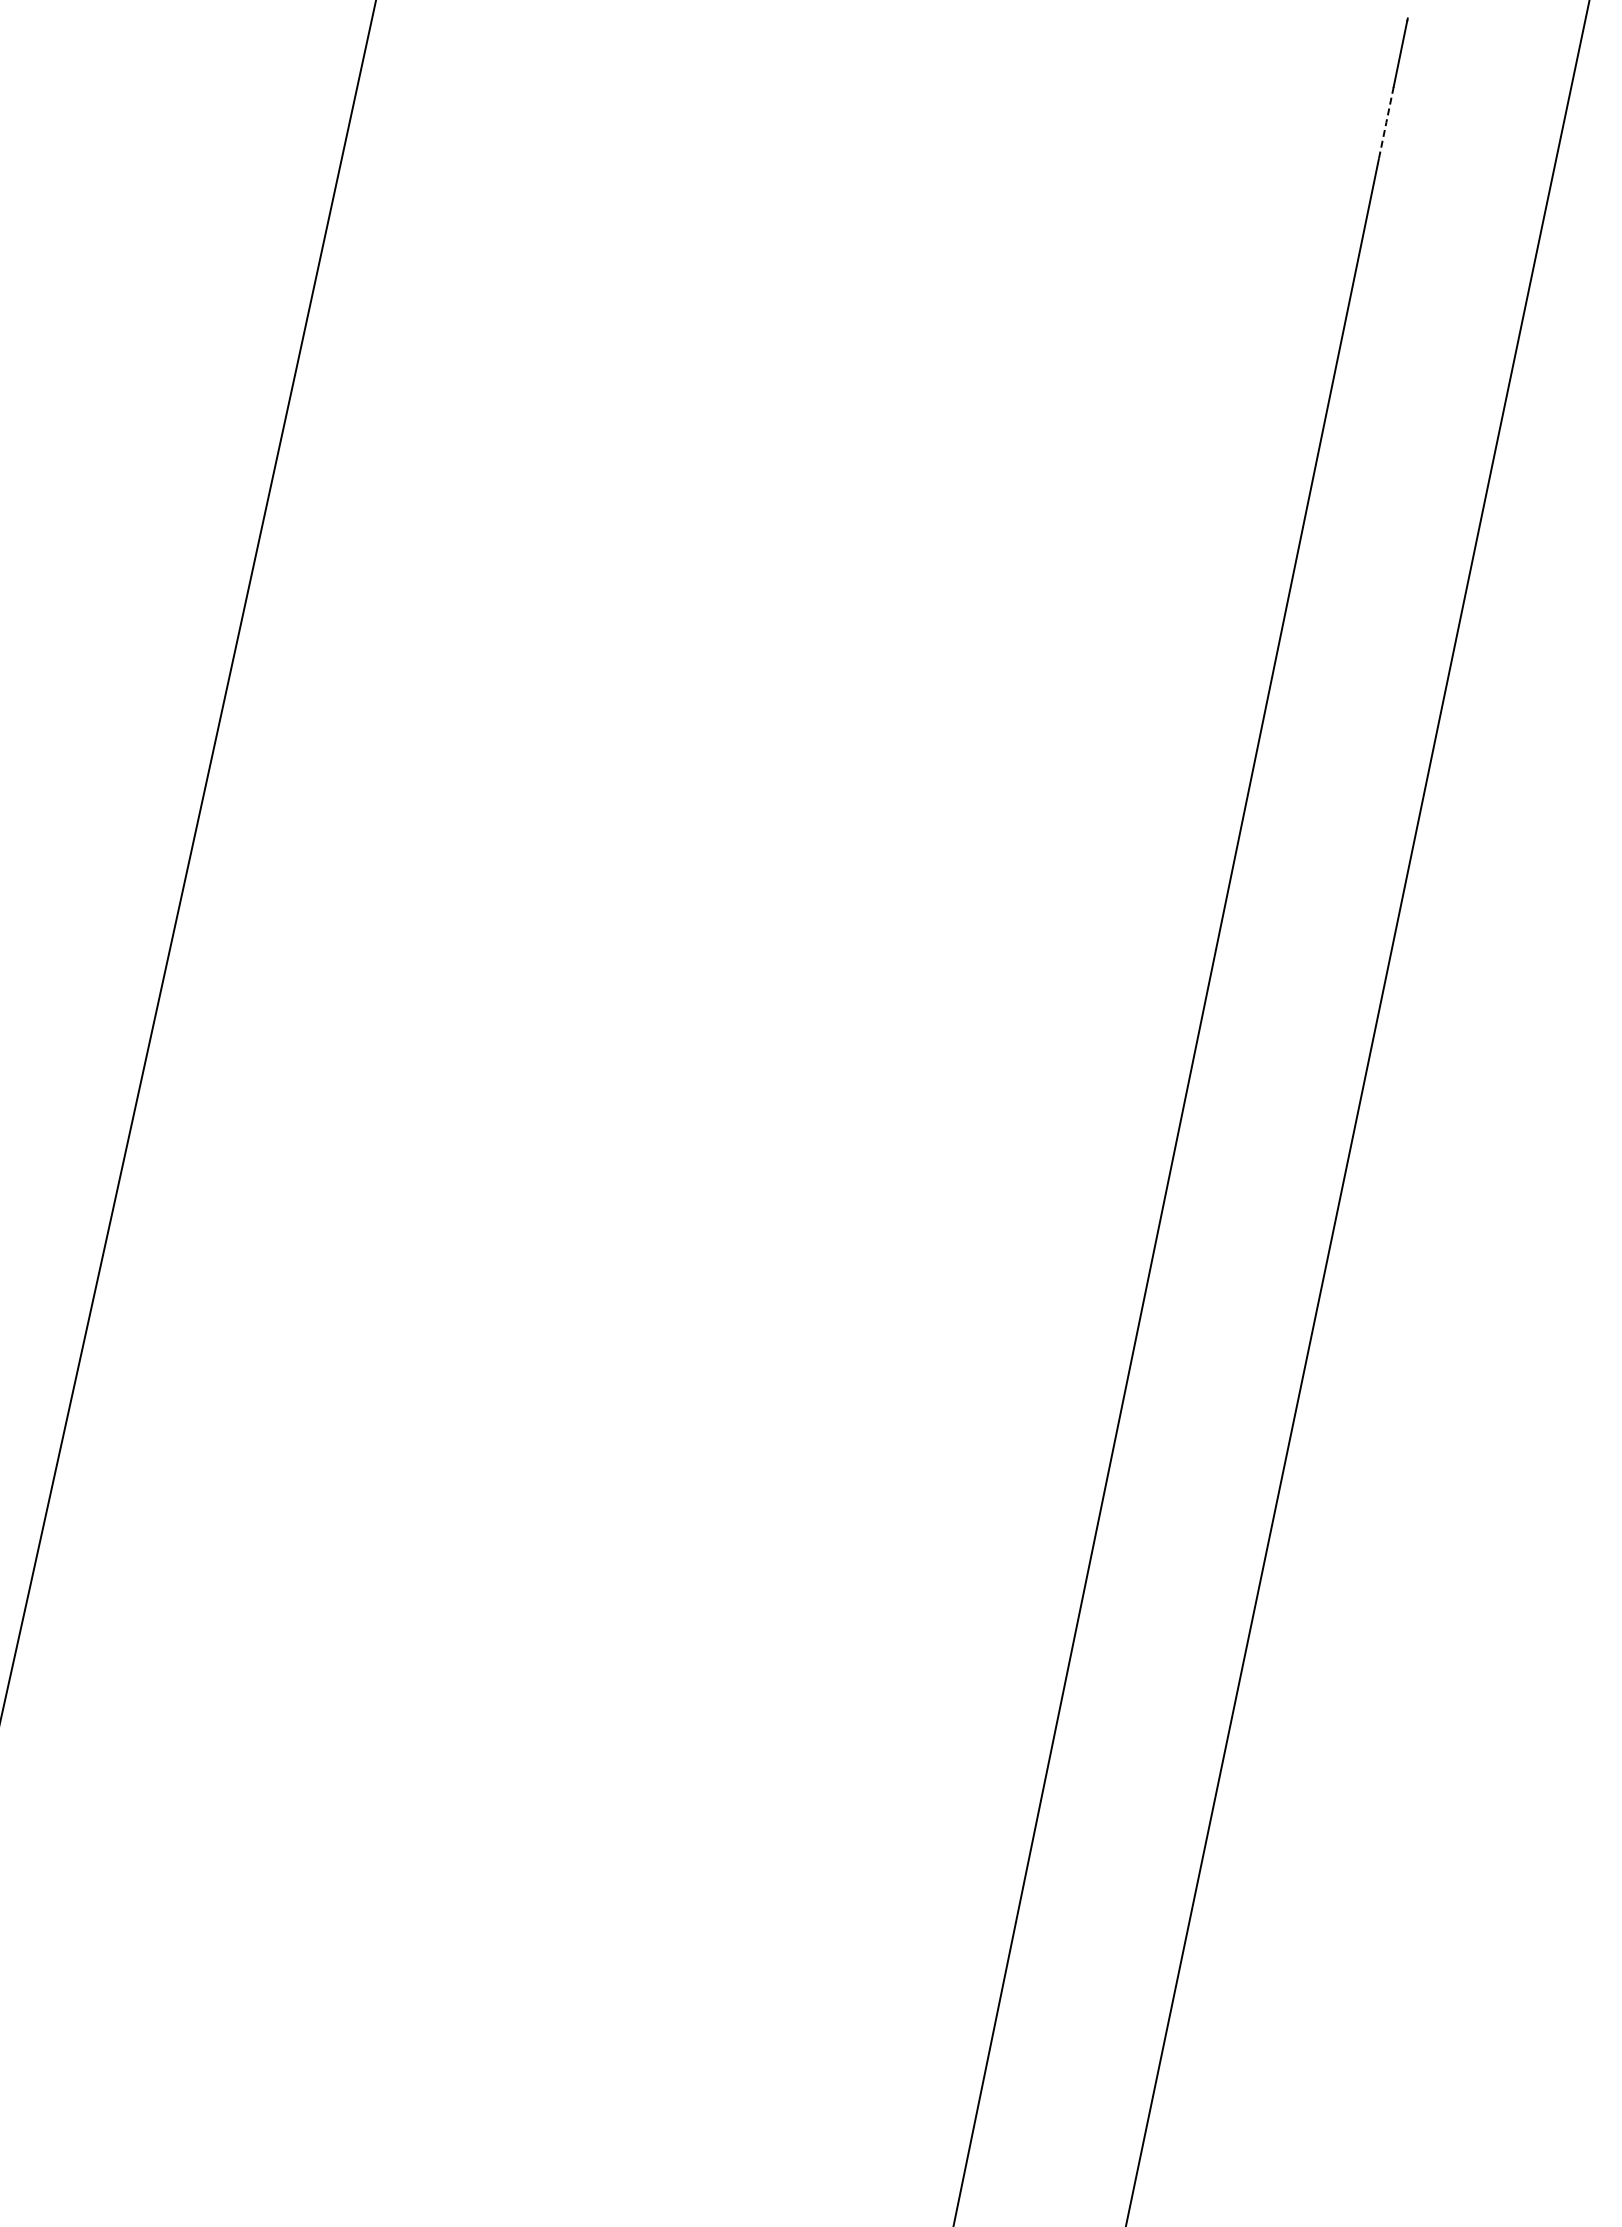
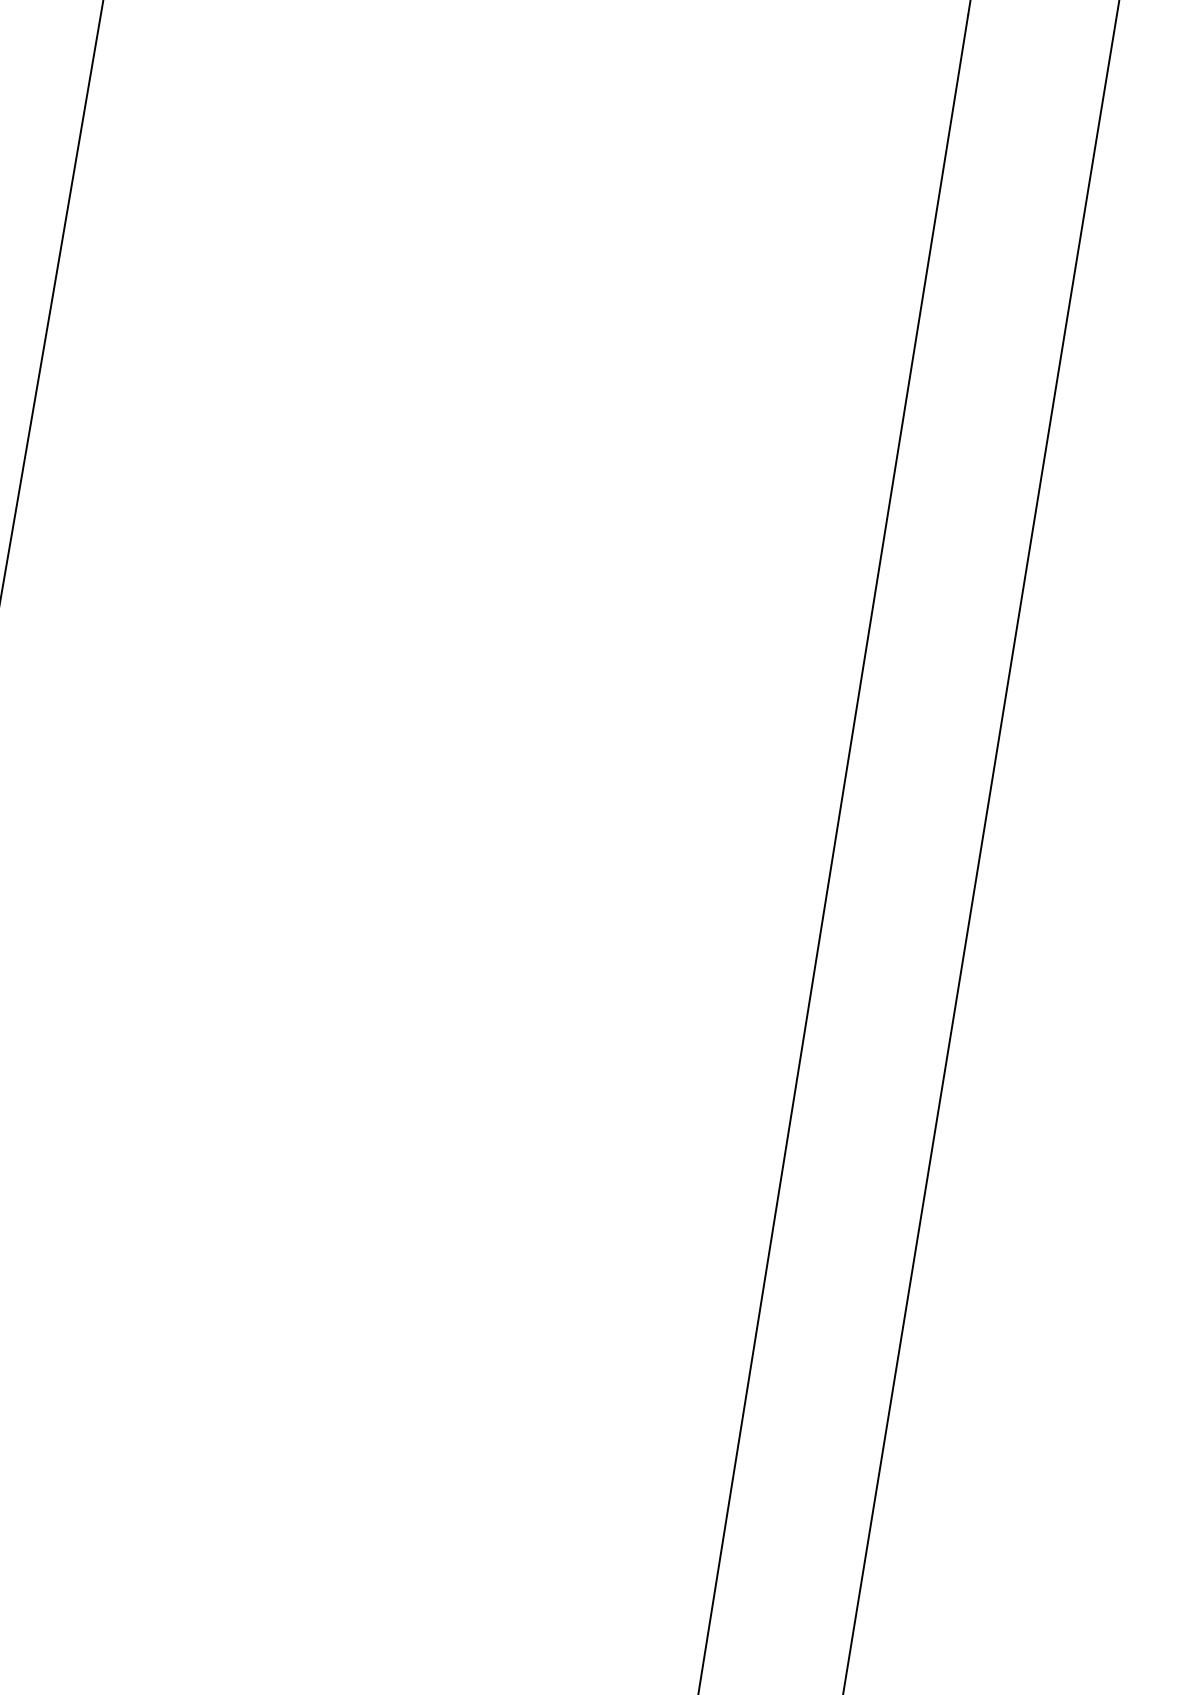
line: (1386, 122) -> (963, 44), dashed -> solid

